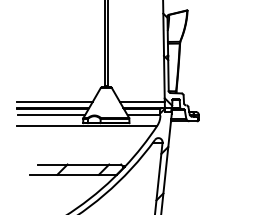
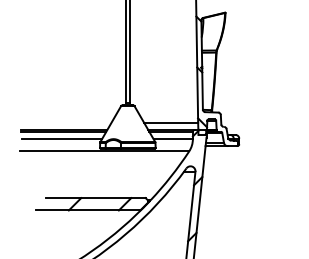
line: (54, 101) -> (65, 122), removed

